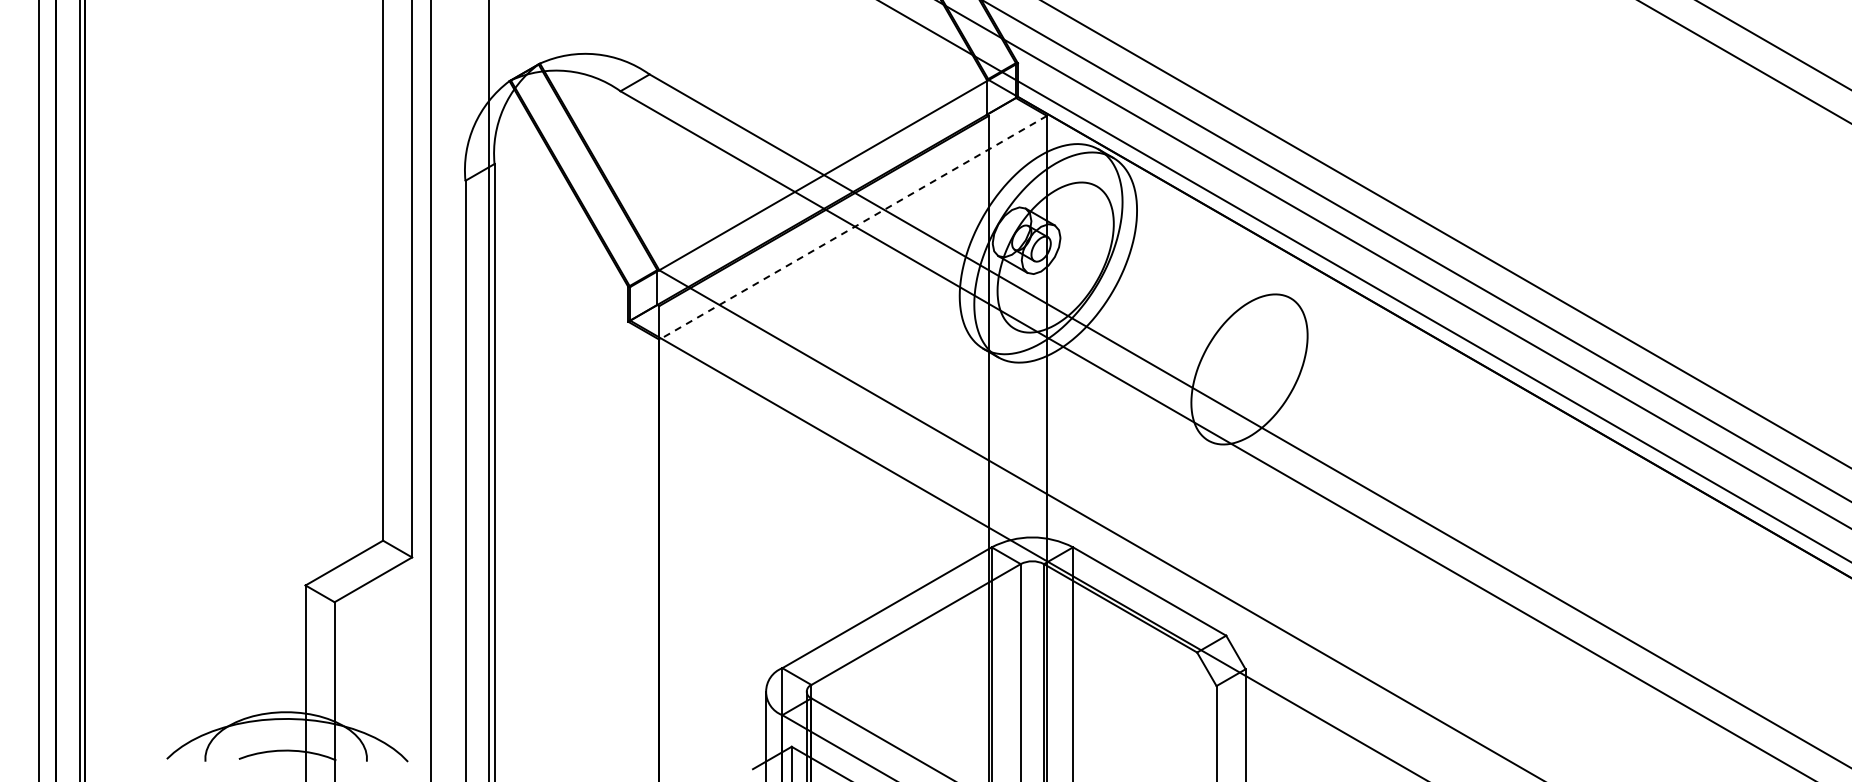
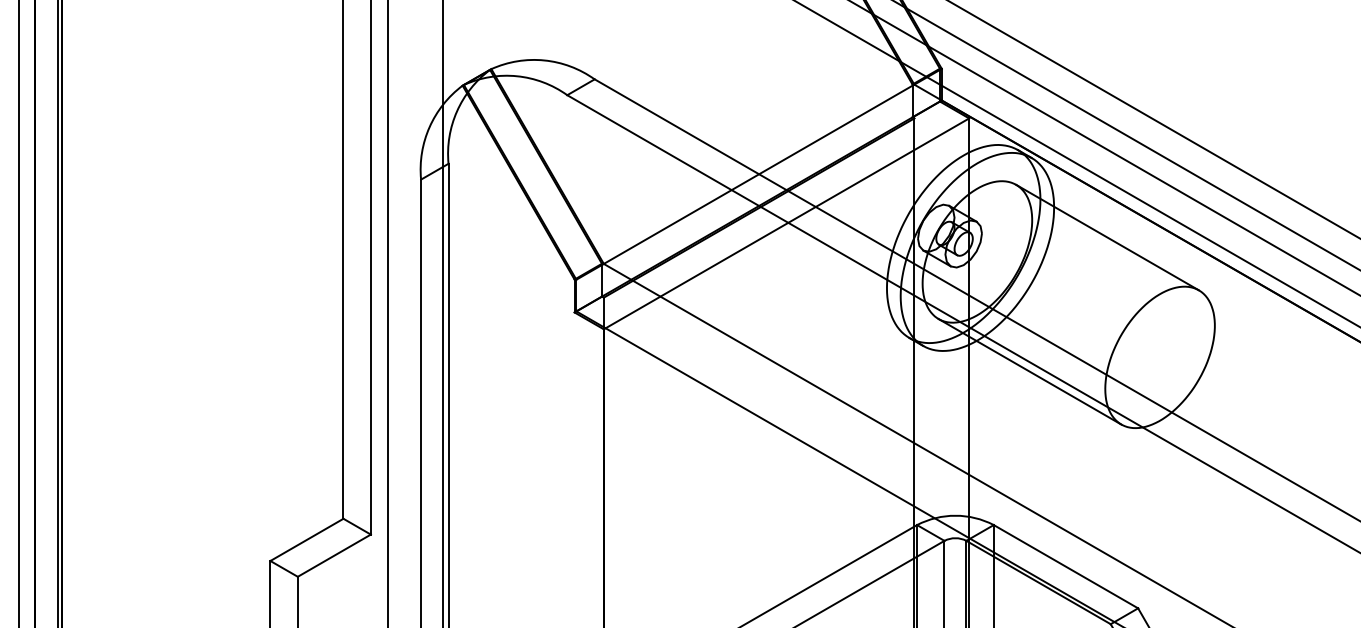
line: (853, 227) -> (786, 223), dashed -> solid
line: (1193, 242) -> (1107, 237), added
line: (1111, 384) -> (1030, 371), added

